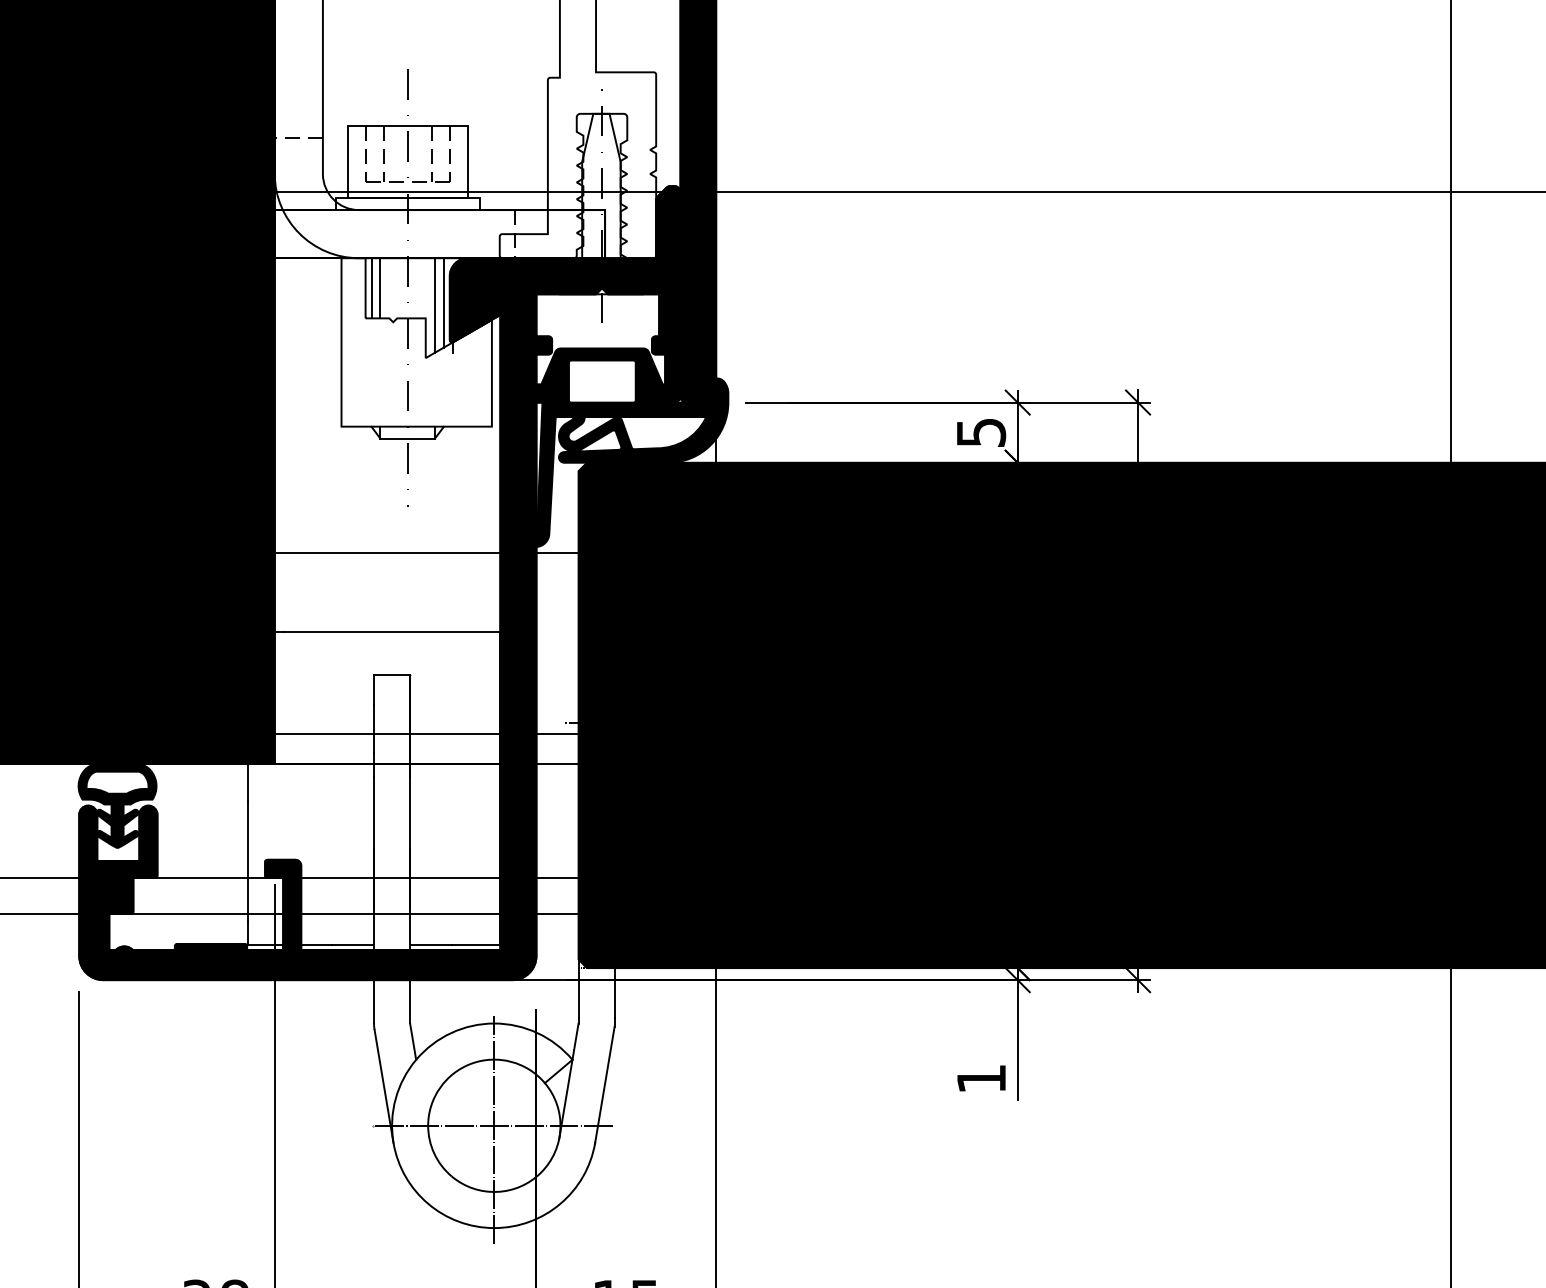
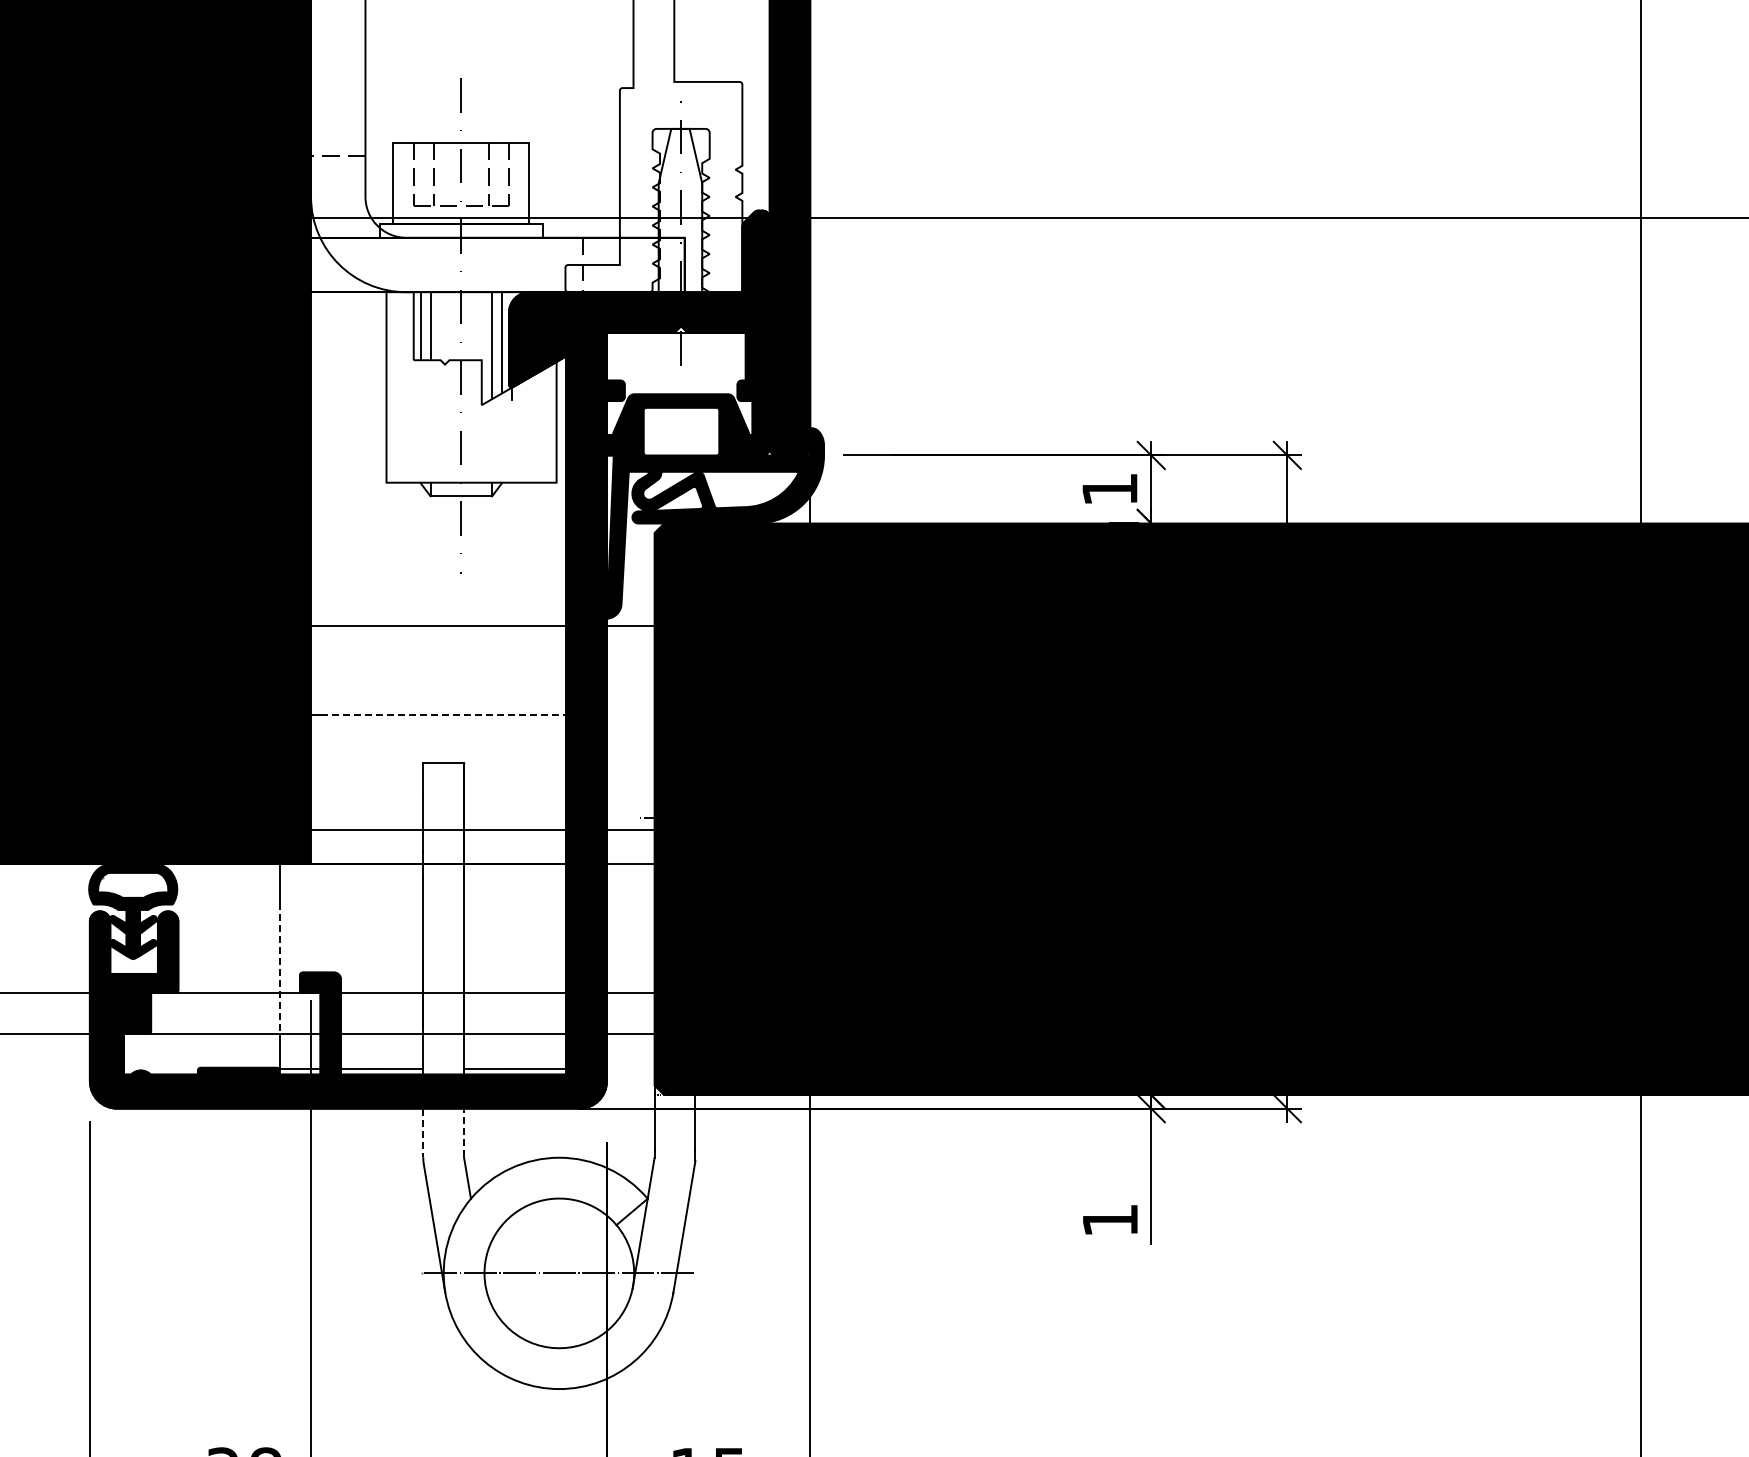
text: (981, 432) -> (1110, 489), 5 -> 1
line: (392, 632) -> (444, 715), solid -> dashed
line: (247, 860) -> (280, 973), solid -> dashed
line: (410, 1001) -> (464, 1132), solid -> dashed
line: (374, 1002) -> (423, 1133), solid -> dashed
line: (494, 1129) -> (559, 1277), removed

